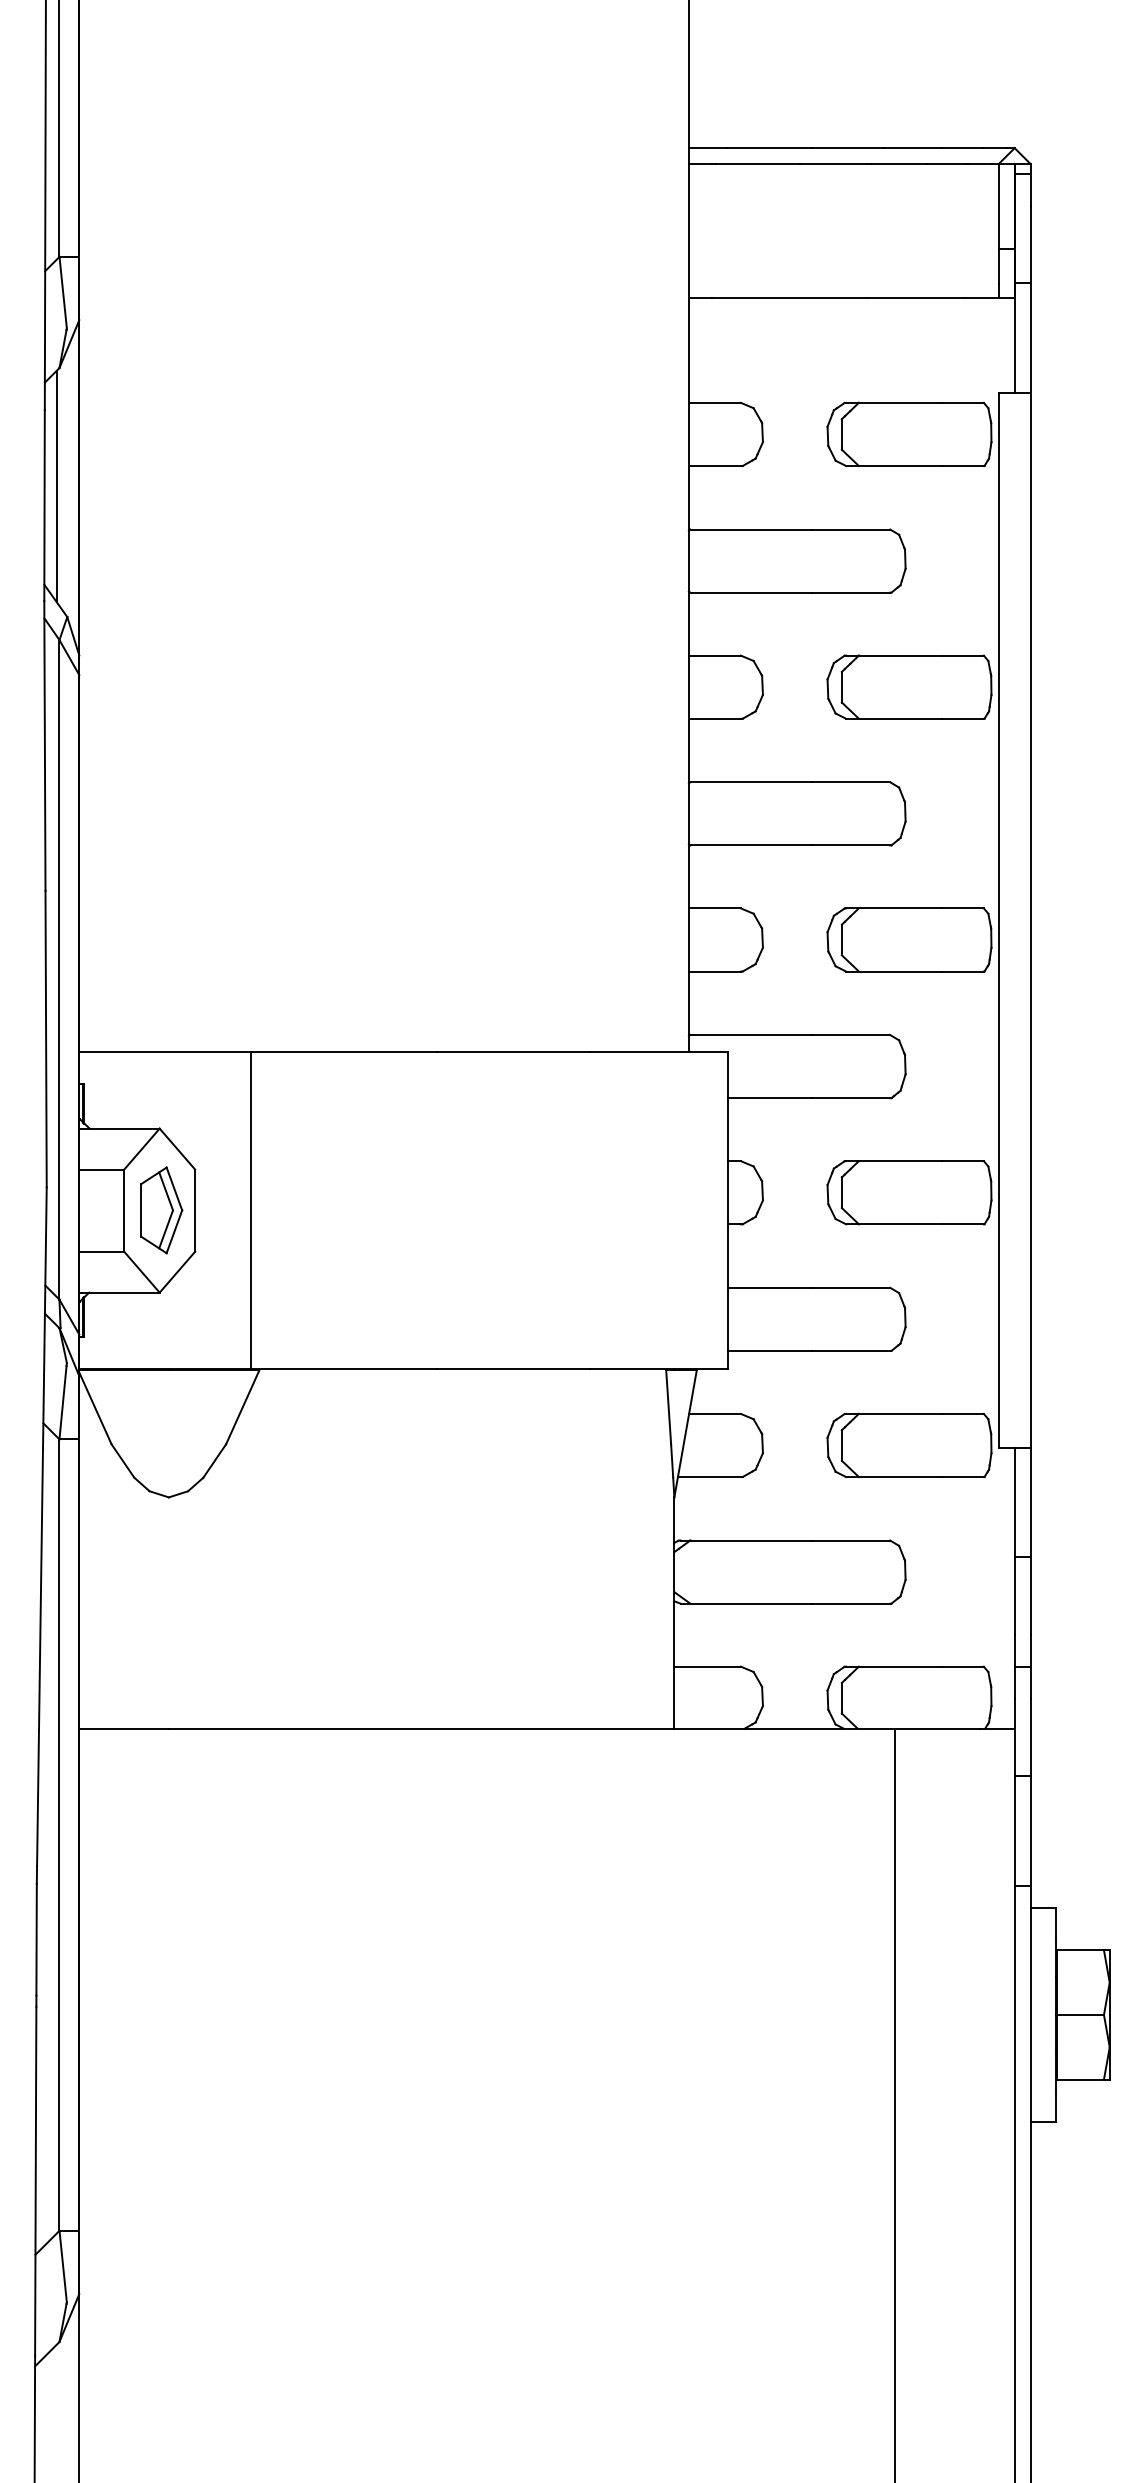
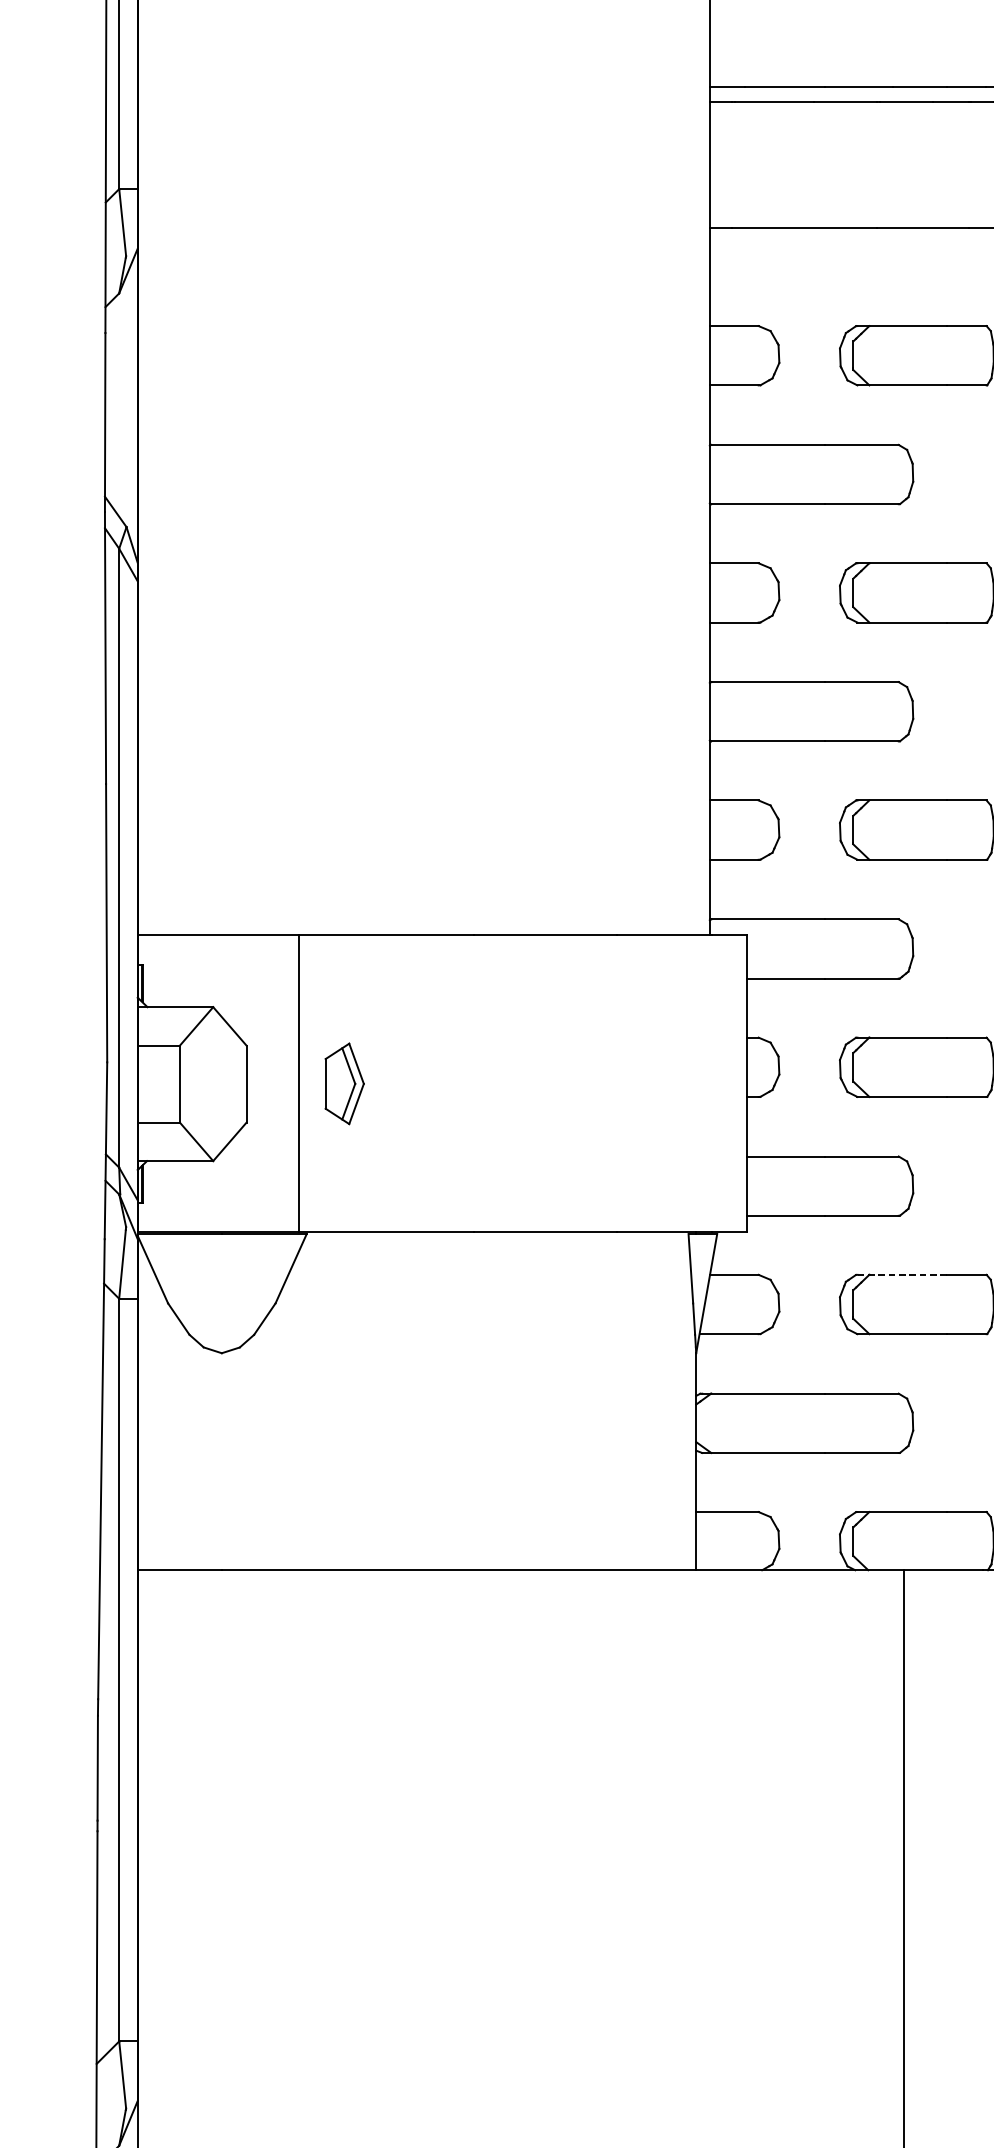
line: (56, 486) -> (116, 404), removed
part: (161, 1210) -> (344, 1083), moved
line: (893, 1413) -> (901, 1274), solid -> dashed

